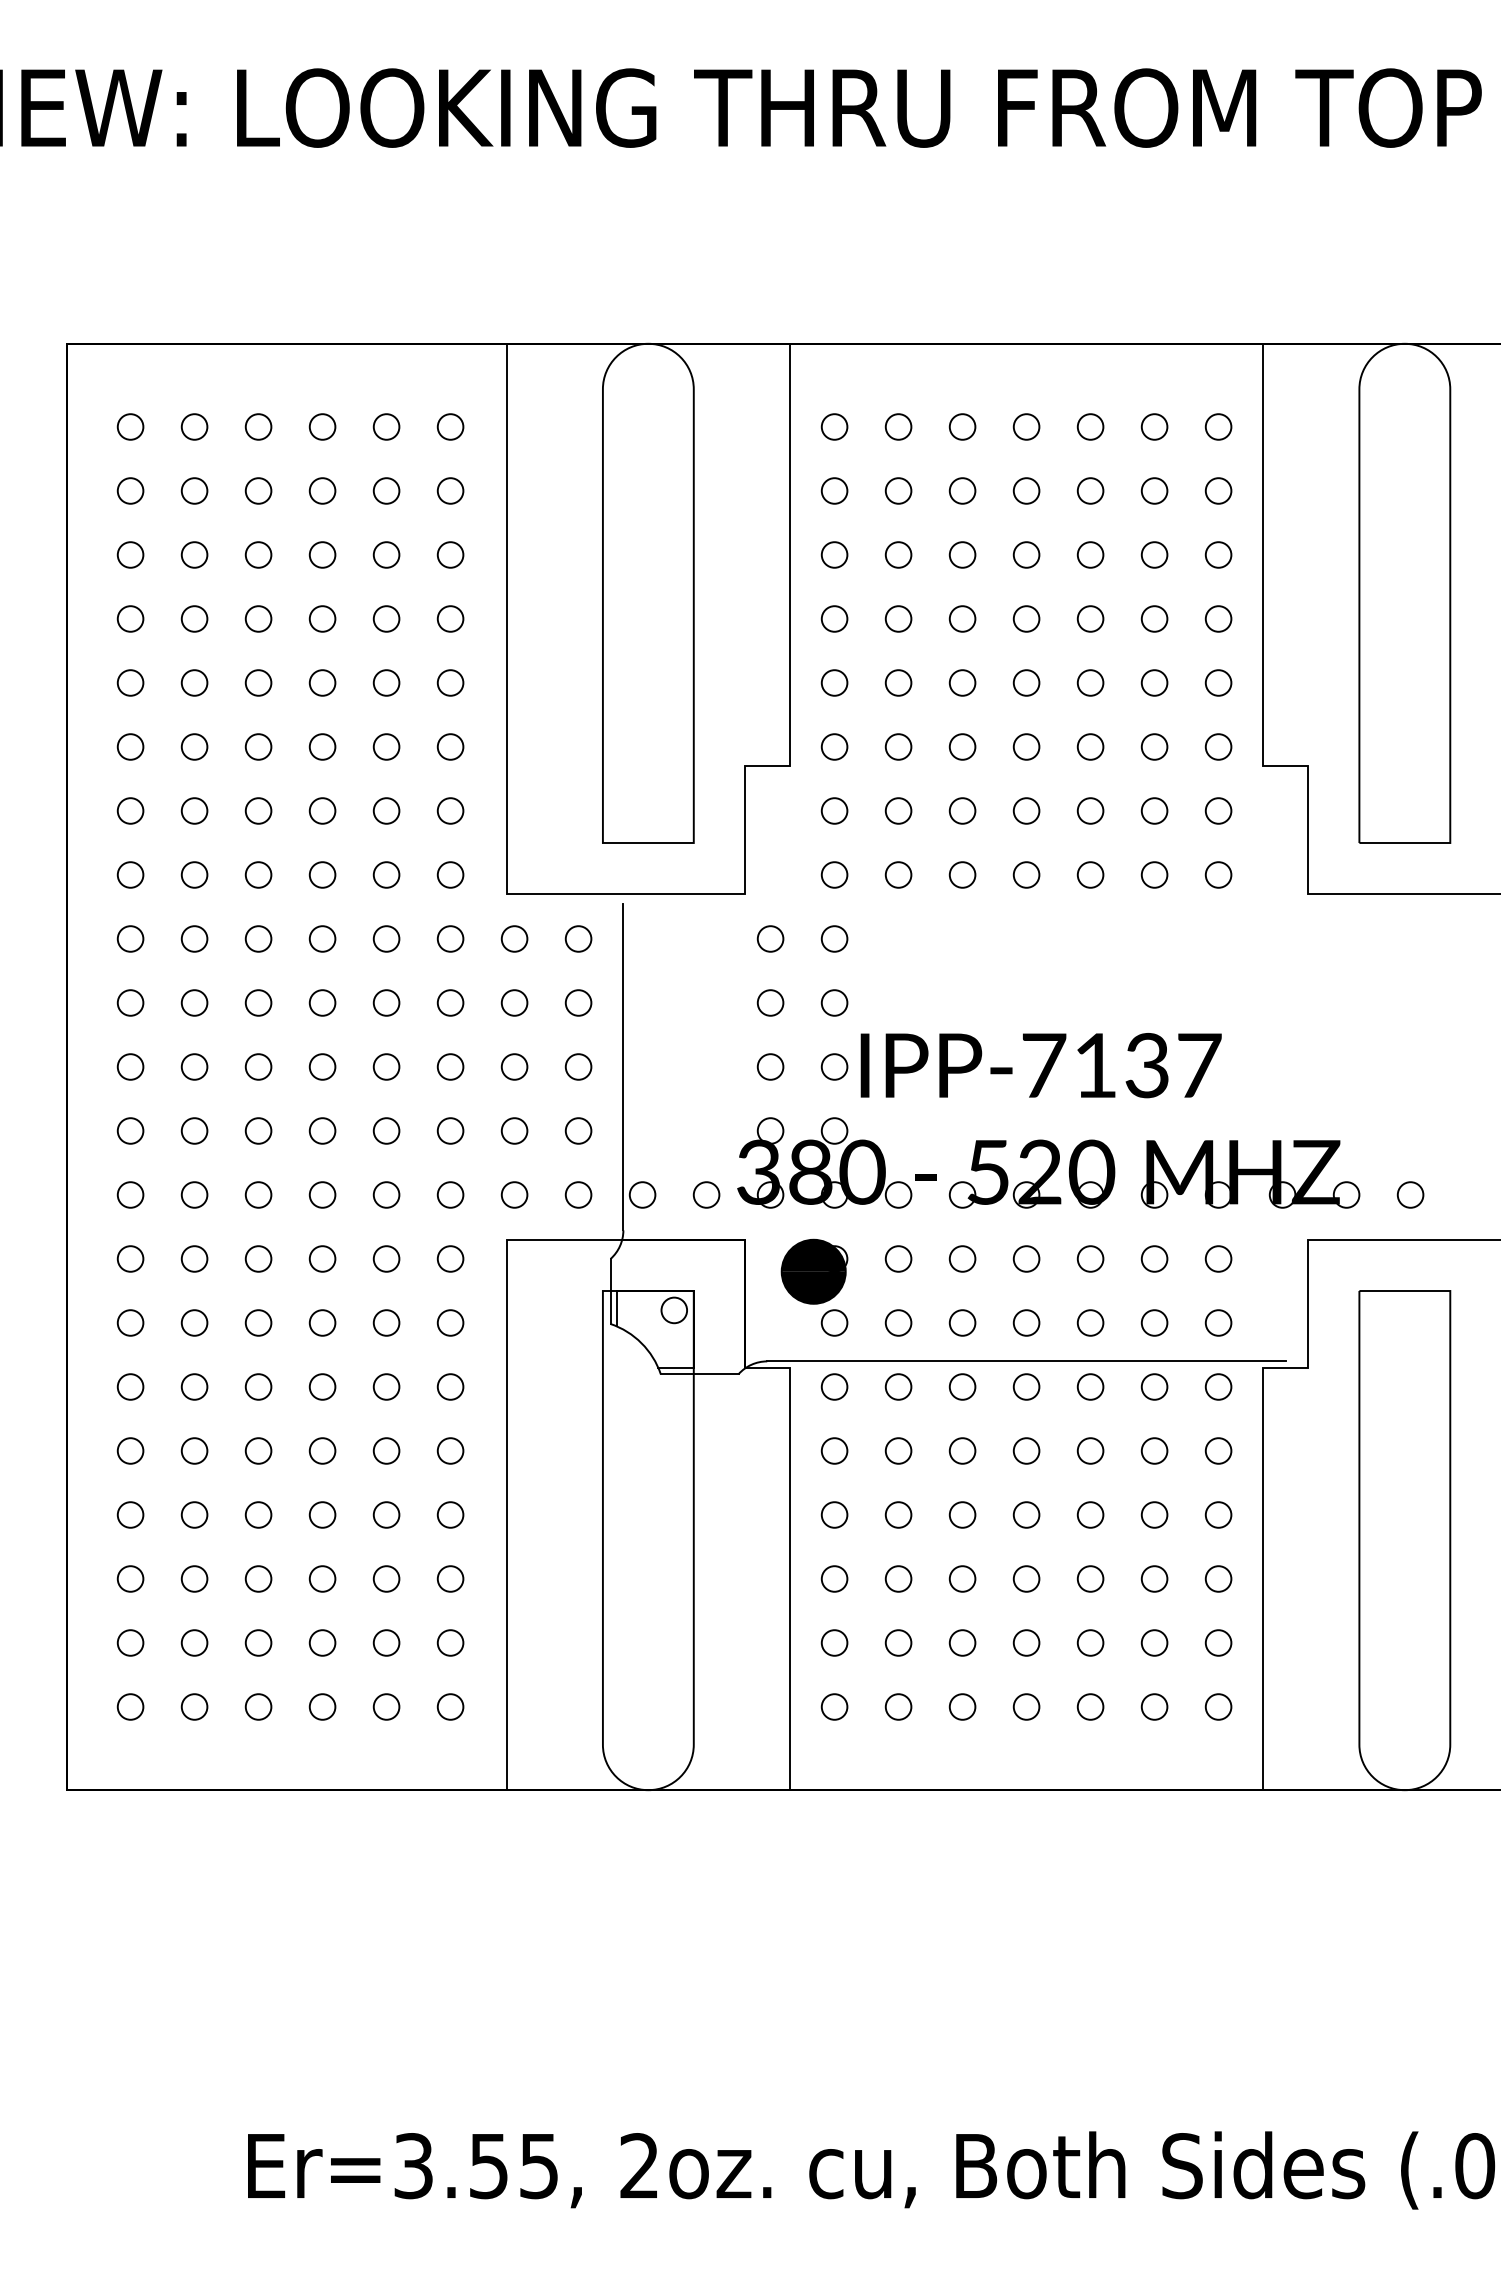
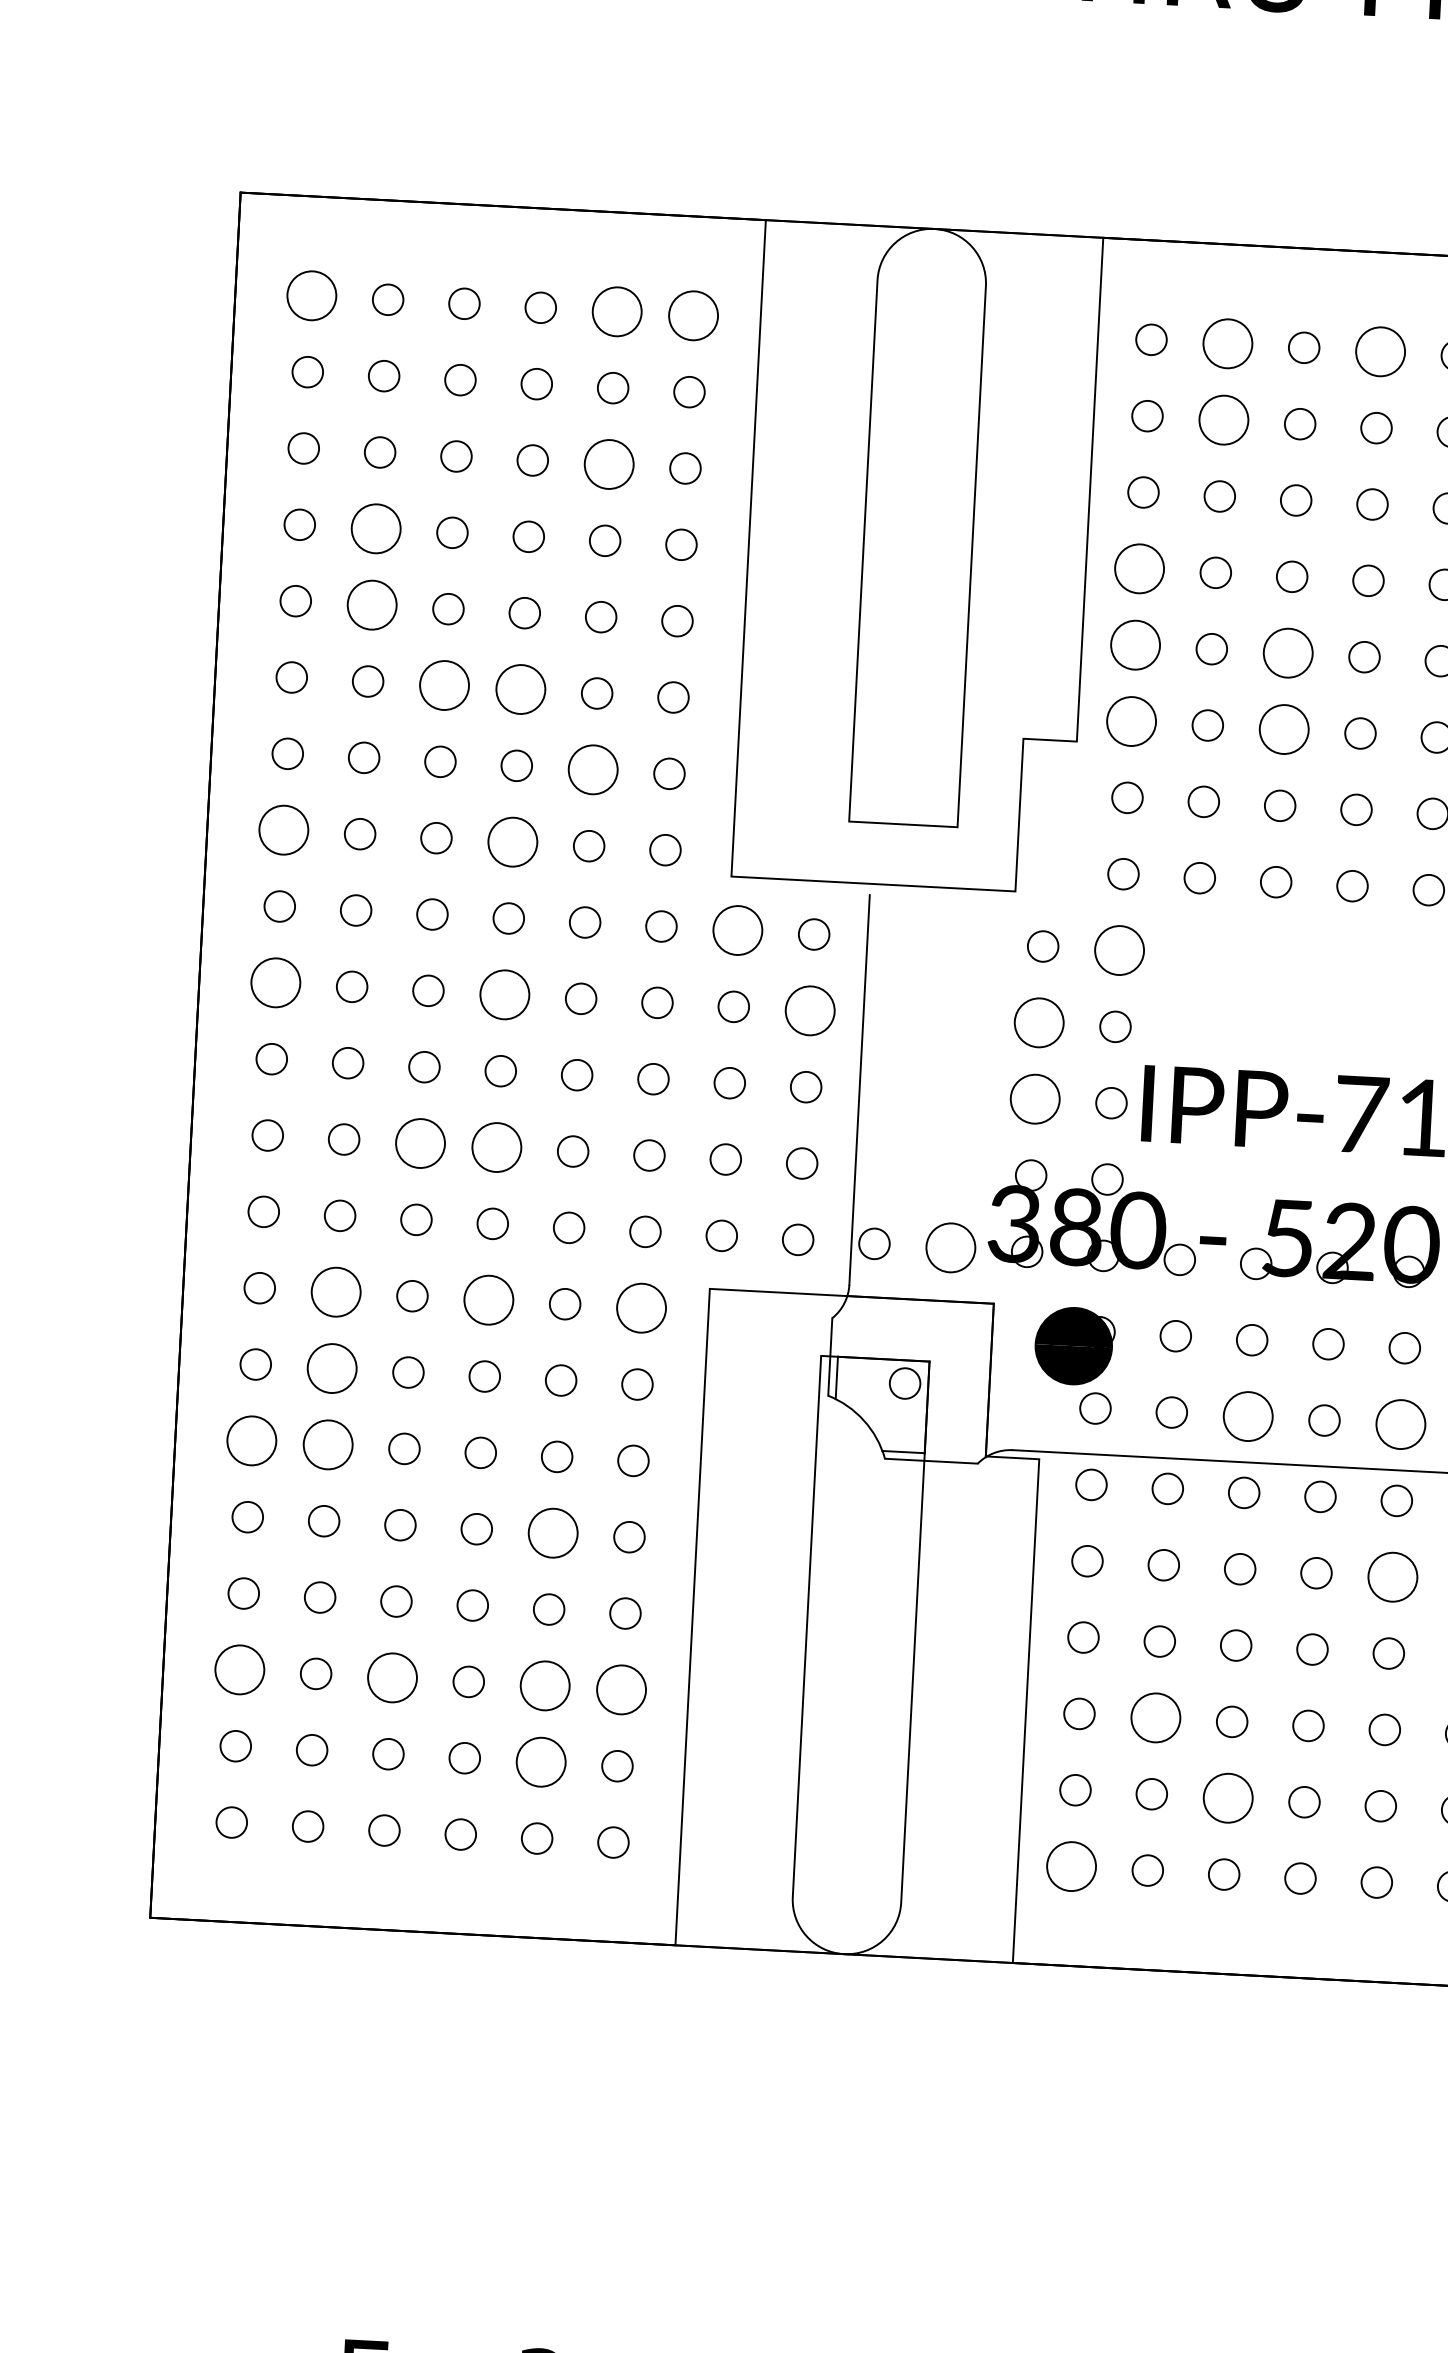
circle: (130, 426) -> (311, 295), size x1.6
circle: (386, 426) -> (617, 311), size x1.6
circle: (450, 426) -> (693, 315), size x1.6
circle: (898, 426) -> (1227, 343), size x1.6
circle: (1026, 426) -> (1380, 351), size x1.6
circle: (898, 490) -> (1223, 419), size x1.6
circle: (386, 554) -> (609, 463), size x1.6
circle: (194, 618) -> (376, 528), size x1.6
circle: (834, 618) -> (1139, 568), size x1.6
circle: (194, 682) -> (372, 604), size x1.6
circle: (834, 682) -> (1135, 644), size x1.6
circle: (962, 682) -> (1288, 652), size x1.6
circle: (258, 746) -> (444, 684), size x1.6
circle: (322, 746) -> (520, 688), size x1.6
circle: (834, 746) -> (1131, 720), size x1.6
circle: (962, 746) -> (1284, 728), size x1.6
circle: (386, 810) -> (593, 769), size x1.6
circle: (130, 874) -> (283, 829), size x1.6
circle: (322, 874) -> (512, 841), size x1.6
circle: (514, 938) -> (737, 929), size x1.6
circle: (834, 938) -> (1119, 949), size x1.6
circle: (130, 1002) -> (275, 982), size x1.6
circle: (322, 1002) -> (504, 994), size x1.6
circle: (578, 1002) -> (810, 1010), size x1.6
circle: (770, 1002) -> (1039, 1022), size x1.6
circle: (770, 1066) -> (1035, 1098), size x1.6
circle: (258, 1130) -> (420, 1142), size x1.6
circle: (322, 1130) -> (496, 1146), size x1.6
circle: (706, 1194) -> (950, 1247), size x1.6
circle: (194, 1258) -> (336, 1291), size x1.6
circle: (322, 1258) -> (488, 1299), size x1.6
circle: (450, 1258) -> (641, 1307), size x1.6
circle: (194, 1322) -> (332, 1367), size x1.6
circle: (962, 1322) -> (1248, 1415), size x1.6
circle: (1090, 1322) -> (1400, 1423), size x1.6
circle: (130, 1386) -> (251, 1440), size x1.6
circle: (194, 1386) -> (328, 1444), size x1.6
circle: (386, 1450) -> (553, 1532), size x1.6
circle: (1090, 1450) -> (1392, 1576), size x1.6
circle: (130, 1578) -> (239, 1669), size x1.6
circle: (258, 1578) -> (392, 1677), size x1.6
circle: (386, 1578) -> (545, 1685), size x1.6
circle: (450, 1578) -> (621, 1689), size x1.6
circle: (898, 1578) -> (1155, 1717), size x1.6
circle: (386, 1642) -> (541, 1761), size x1.6
circle: (962, 1642) -> (1228, 1797), size x1.6
circle: (834, 1706) -> (1071, 1865), size x1.6

